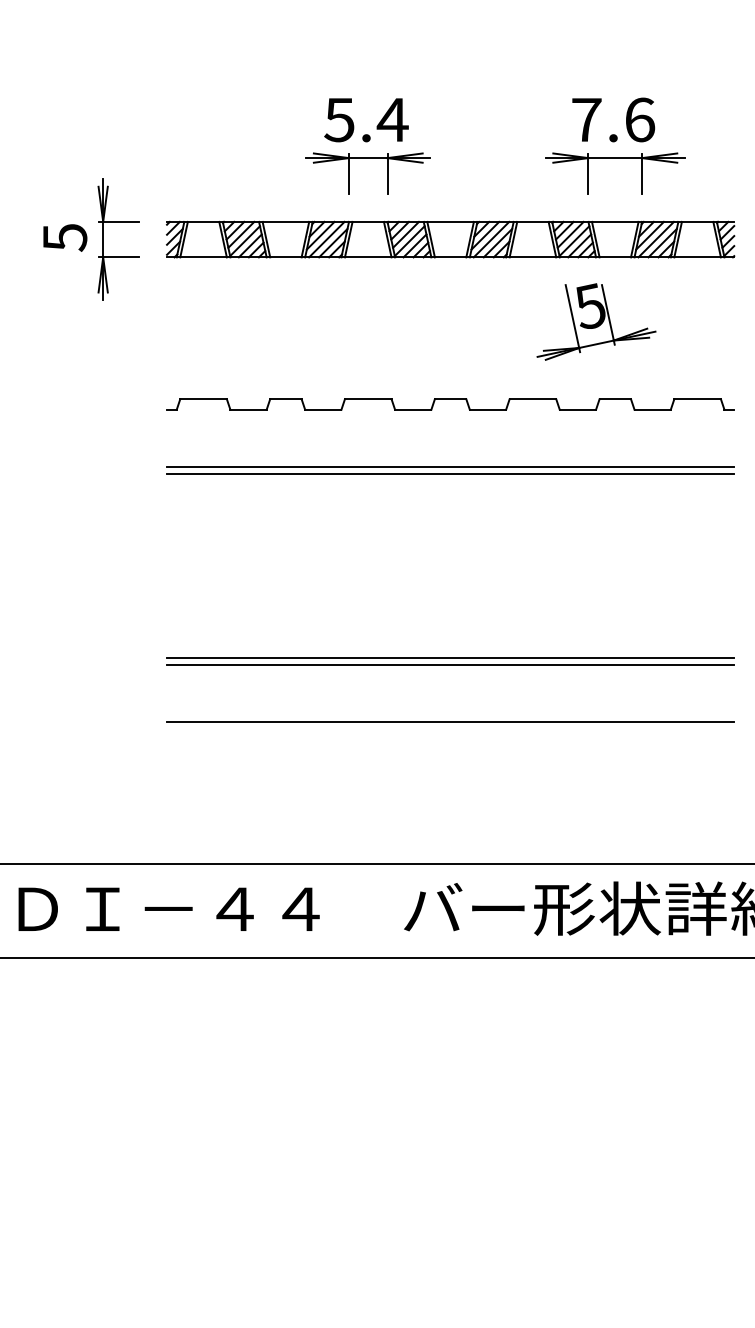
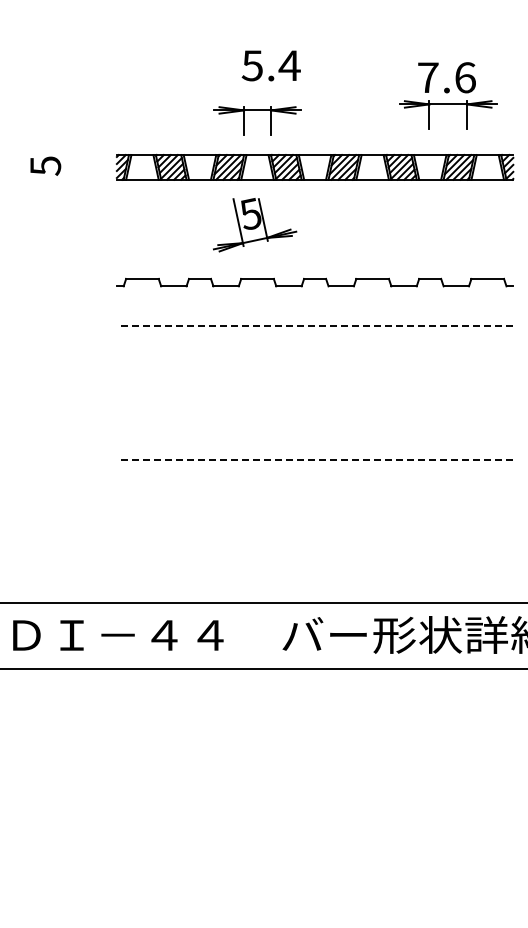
text: (365, 119) -> (270, 65), moved
part: (615, 145) -> (448, 95), moved
part: (103, 239) -> (72, 167), removed
part: (597, 322) -> (255, 225), moved
line: (449, 465) -> (314, 325), solid -> dashed
line: (449, 472) -> (314, 330), removed
line: (449, 657) -> (314, 459), solid -> dashed
line: (449, 664) -> (314, 464), removed
line: (449, 721) -> (314, 504), removed

